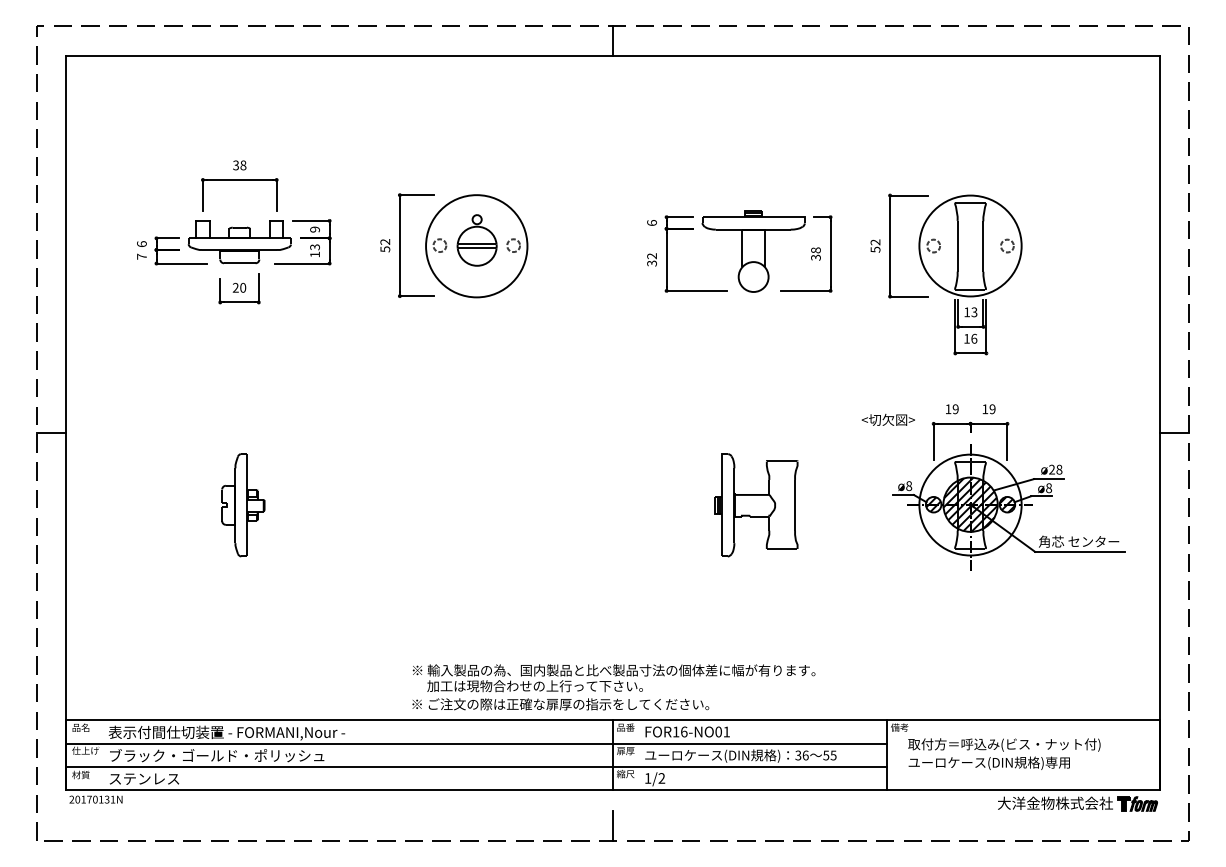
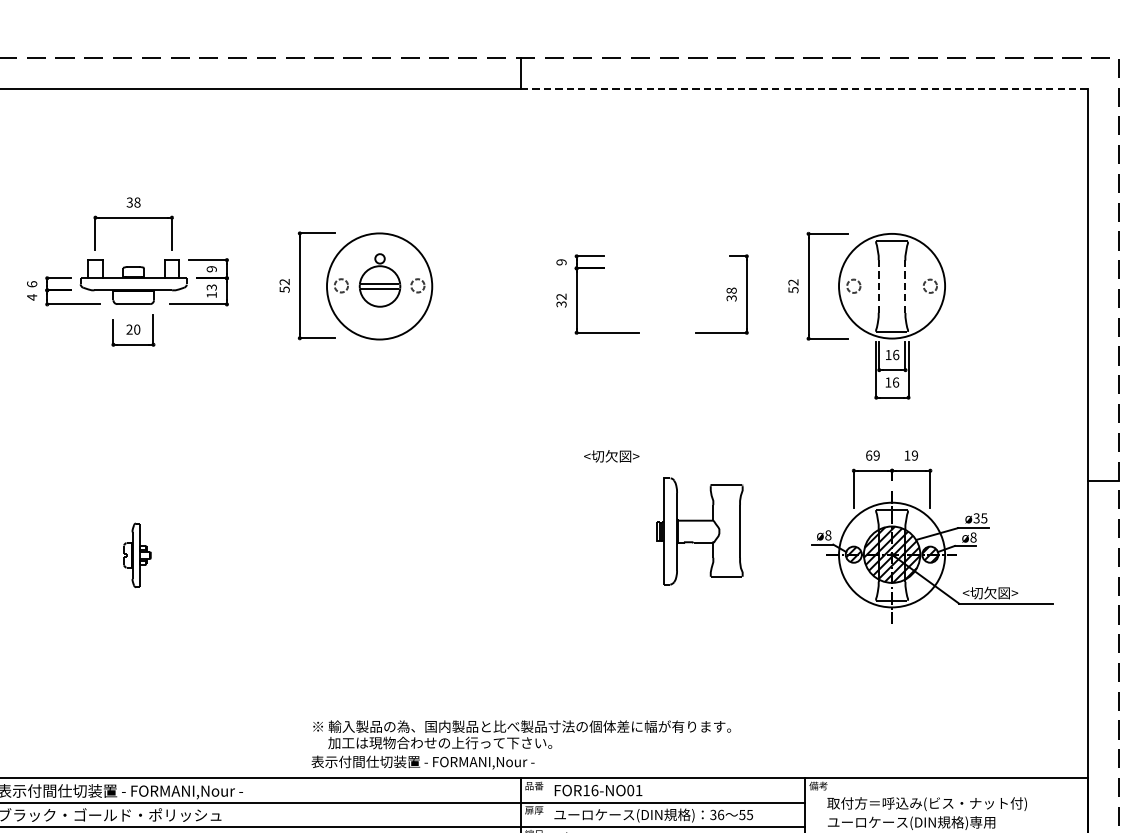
line: (886, 55) -> (804, 88), solid -> dashed
text: (651, 222) -> (560, 261), 6 -> 9
line: (957, 245) -> (878, 285), solid -> dashed
line: (983, 245) -> (905, 285), solid -> dashed
part: (753, 251) -> (666, 291), removed
text: (141, 256) -> (31, 297), 7 -> 4
text: (974, 312) -> (896, 355), 13 -> 16
text: (948, 409) -> (869, 455), 19 -> 69
text: (887, 419) -> (610, 455), moved
text: (1055, 469) -> (980, 518), ø28 -> ø35
part: (243, 505) -> (137, 555), size x0.6
part: (756, 505) -> (700, 531), moved
text: (1078, 541) -> (1004, 592), 角芯 センター -> <切欠図>
text: (560, 704) -> (466, 762), ※ ご注文の際は正確な扉厚の指示をしてください。 -> 表示付間仕切装置 - FORMANI,Nour -

